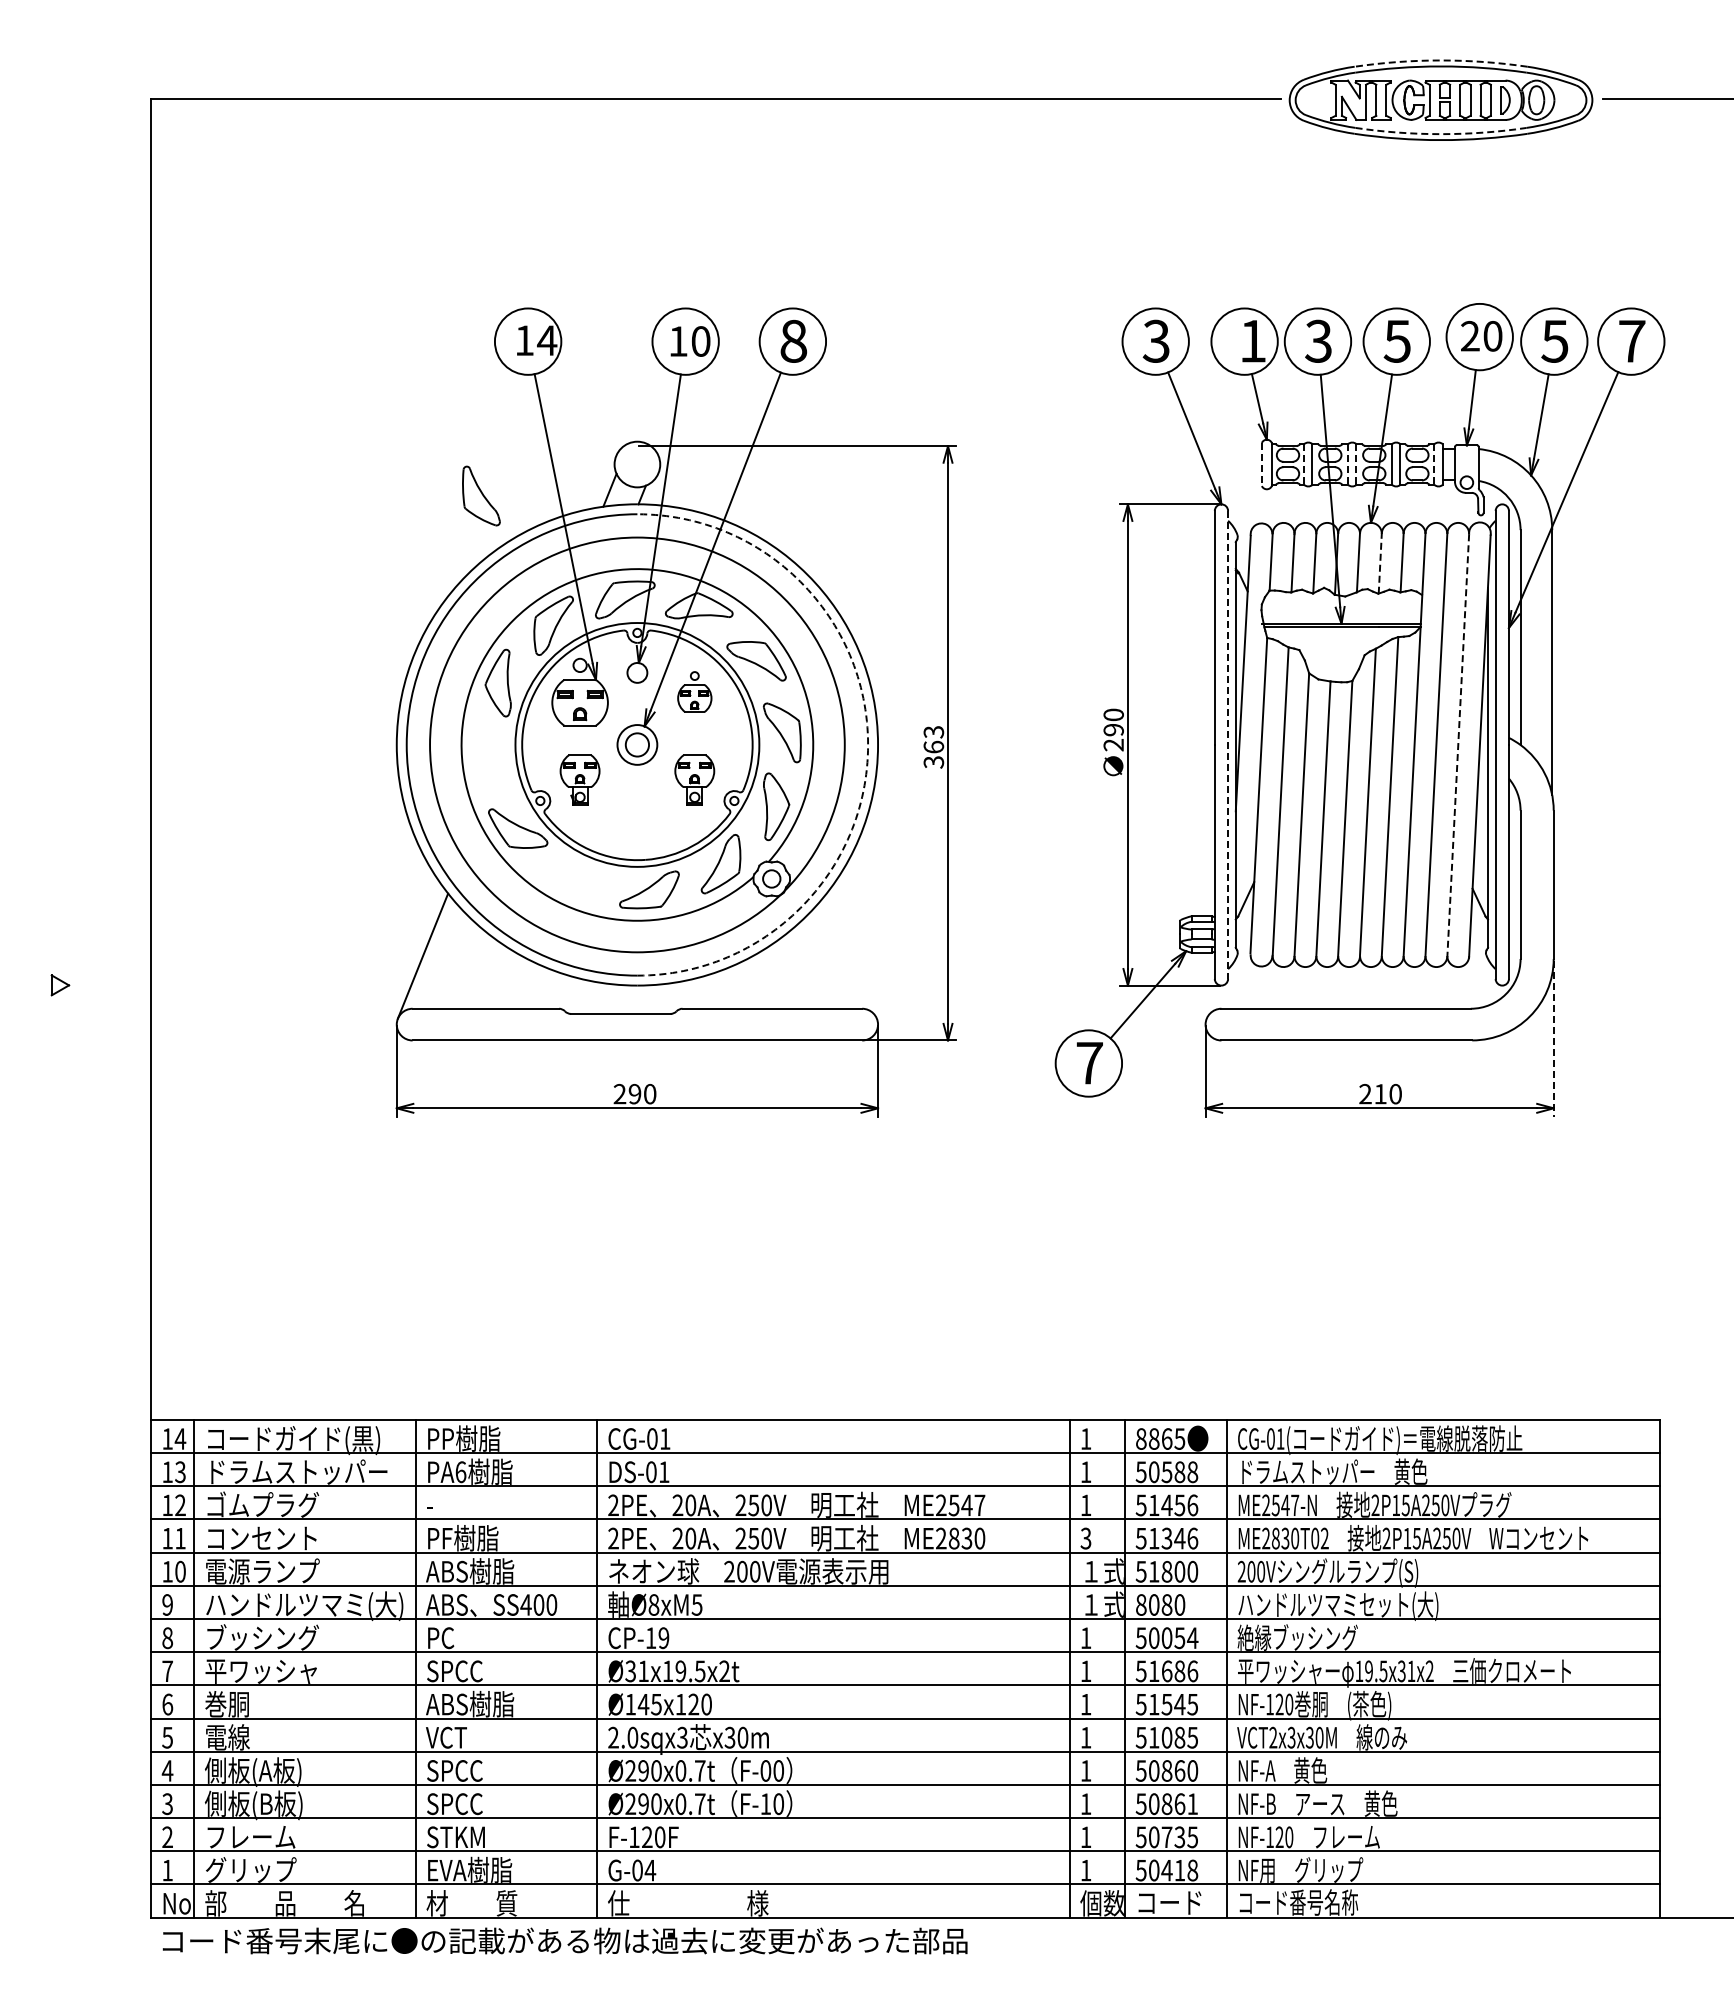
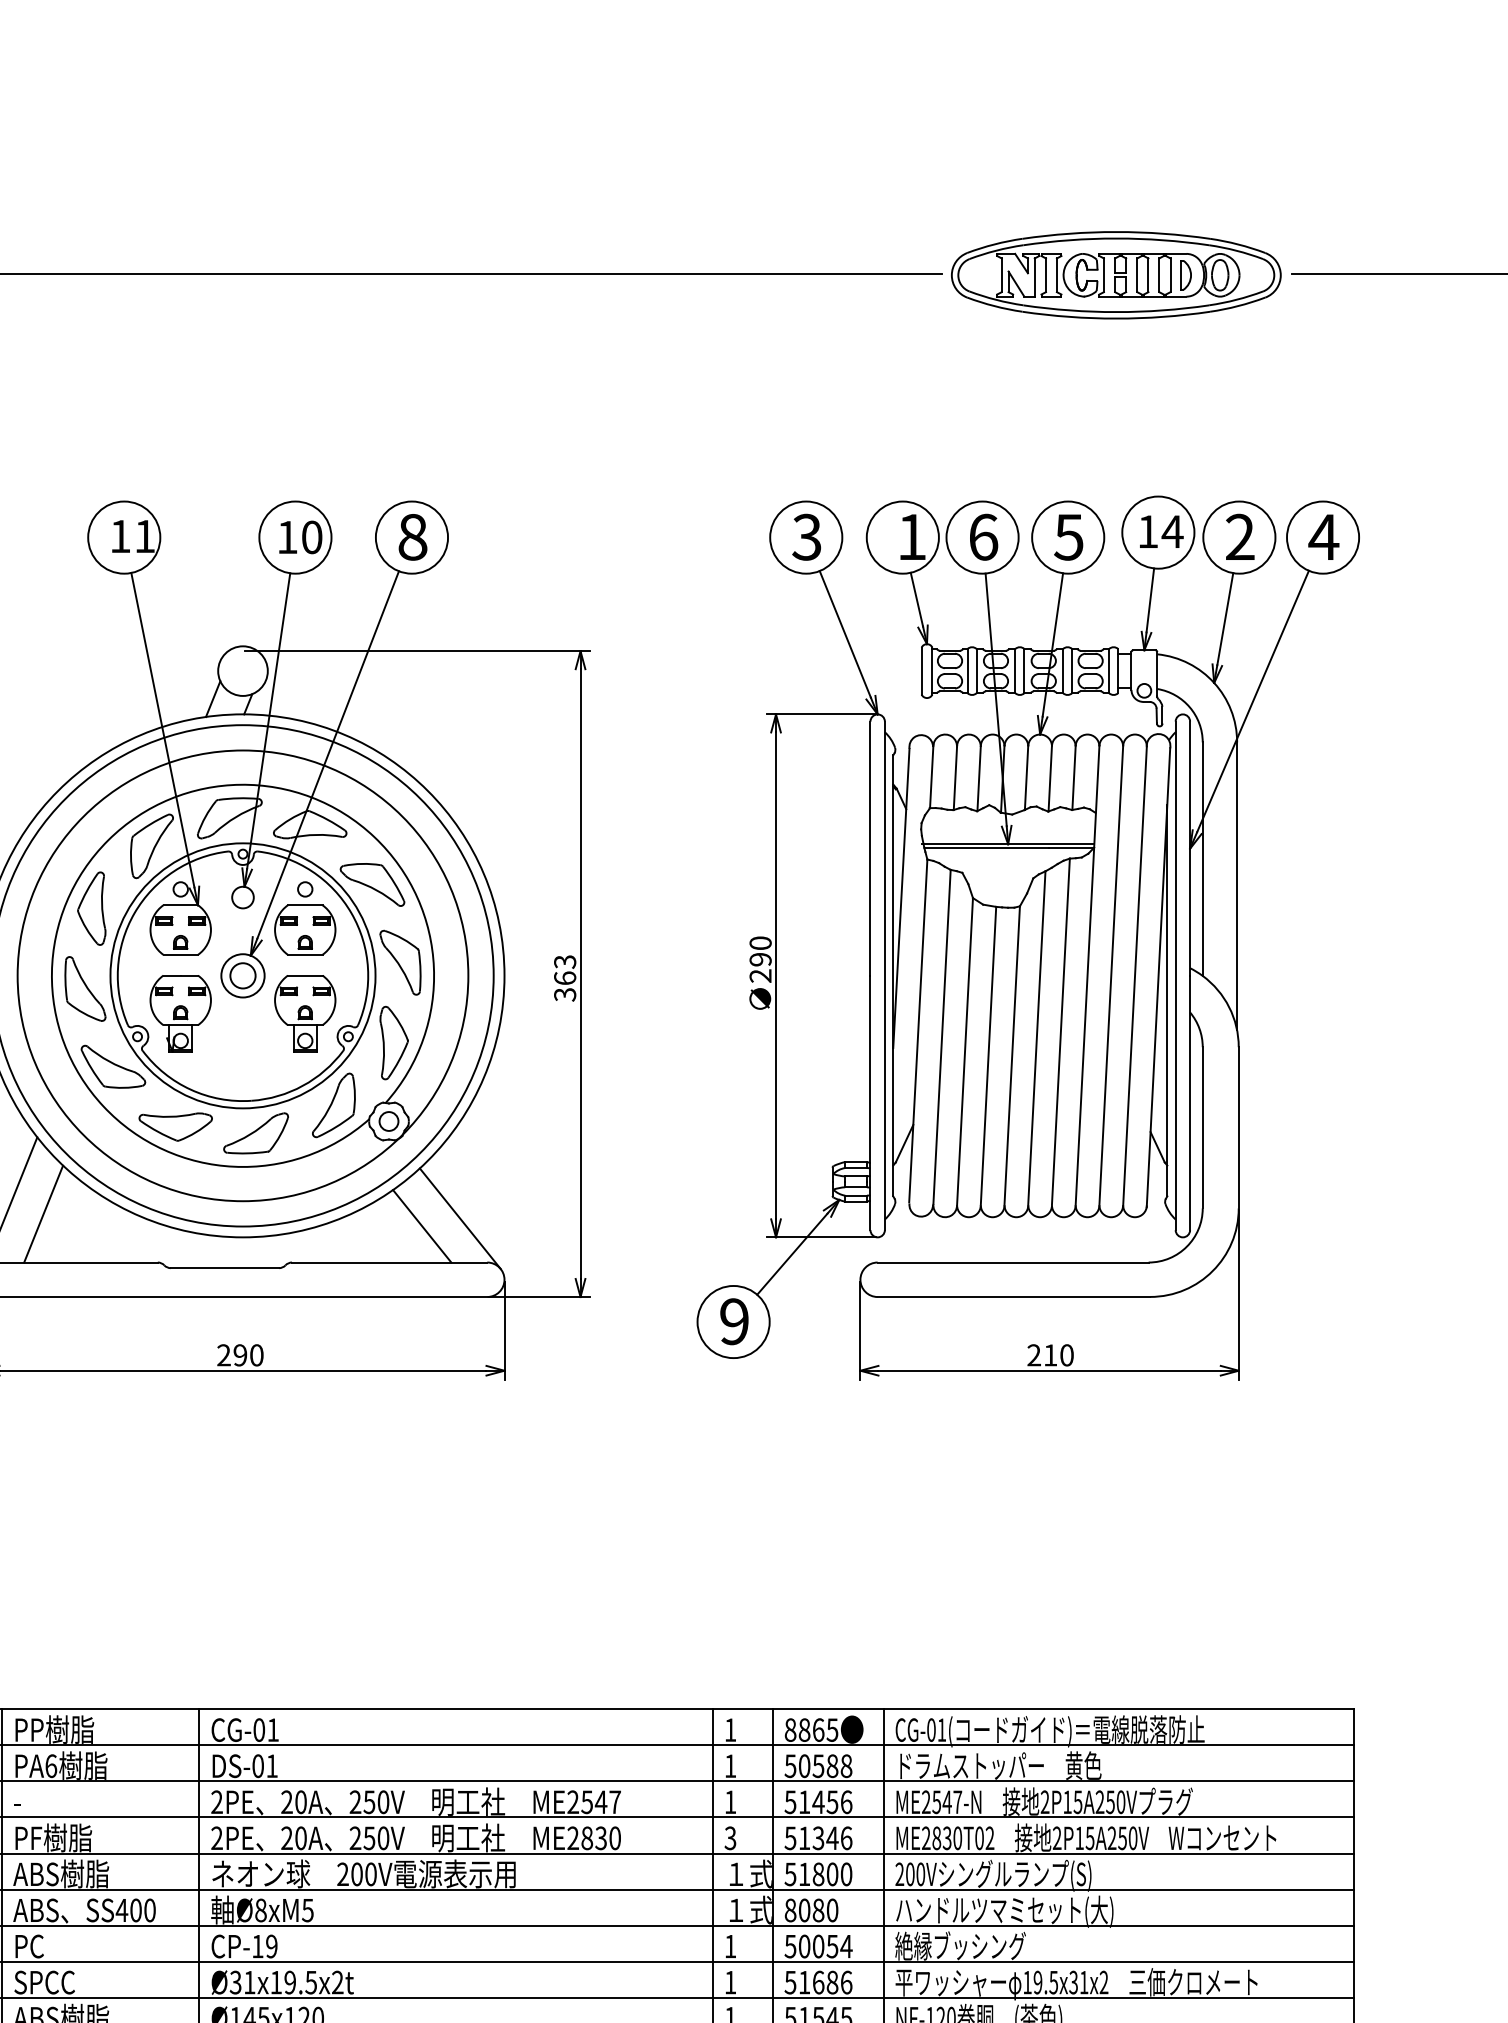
arc: (1441, 60) -> (1116, 232), dashed -> solid
arc: (1441, 134) -> (1116, 312), dashed -> solid
text: (1482, 336) -> (1161, 531), 20 -> 14
text: (547, 340) -> (145, 536), 14 -> 11
text: (1318, 340) -> (983, 536), 3 -> 6
text: (1554, 340) -> (1239, 536), 5 -> 2
text: (1631, 341) -> (1323, 537), 7 -> 4
line: (1261, 464) -> (921, 671), dashed -> solid
line: (1304, 465) -> (967, 672), dashed -> solid
line: (1348, 465) -> (1015, 672), dashed -> solid
line: (1356, 465) -> (1024, 672), dashed -> solid
line: (1434, 465) -> (1109, 672), dashed -> solid
part: (481, 495) -> (85, 988), moved
line: (1380, 562) -> (1050, 777), dashed -> solid
part: (694, 691) -> (305, 917), size x1.67
arc: (868, 744) -> (494, 975), dashed -> solid
line: (1228, 744) -> (885, 975), dashed -> solid
line: (1458, 745) -> (1135, 976), dashed -> solid
part: (579, 779) -> (180, 1013), size x1.43
part: (694, 779) -> (305, 1013), size x1.43
part: (575, 883) -> (175, 1126), added
line: (453, 963) -> (43, 1213), added
line: (837, 968) -> (460, 1218), added
line: (802, 975) -> (422, 1226), added
line: (1553, 1039) -> (1238, 1295), dashed -> solid
text: (1089, 1062) -> (734, 1320), 7 -> 9

